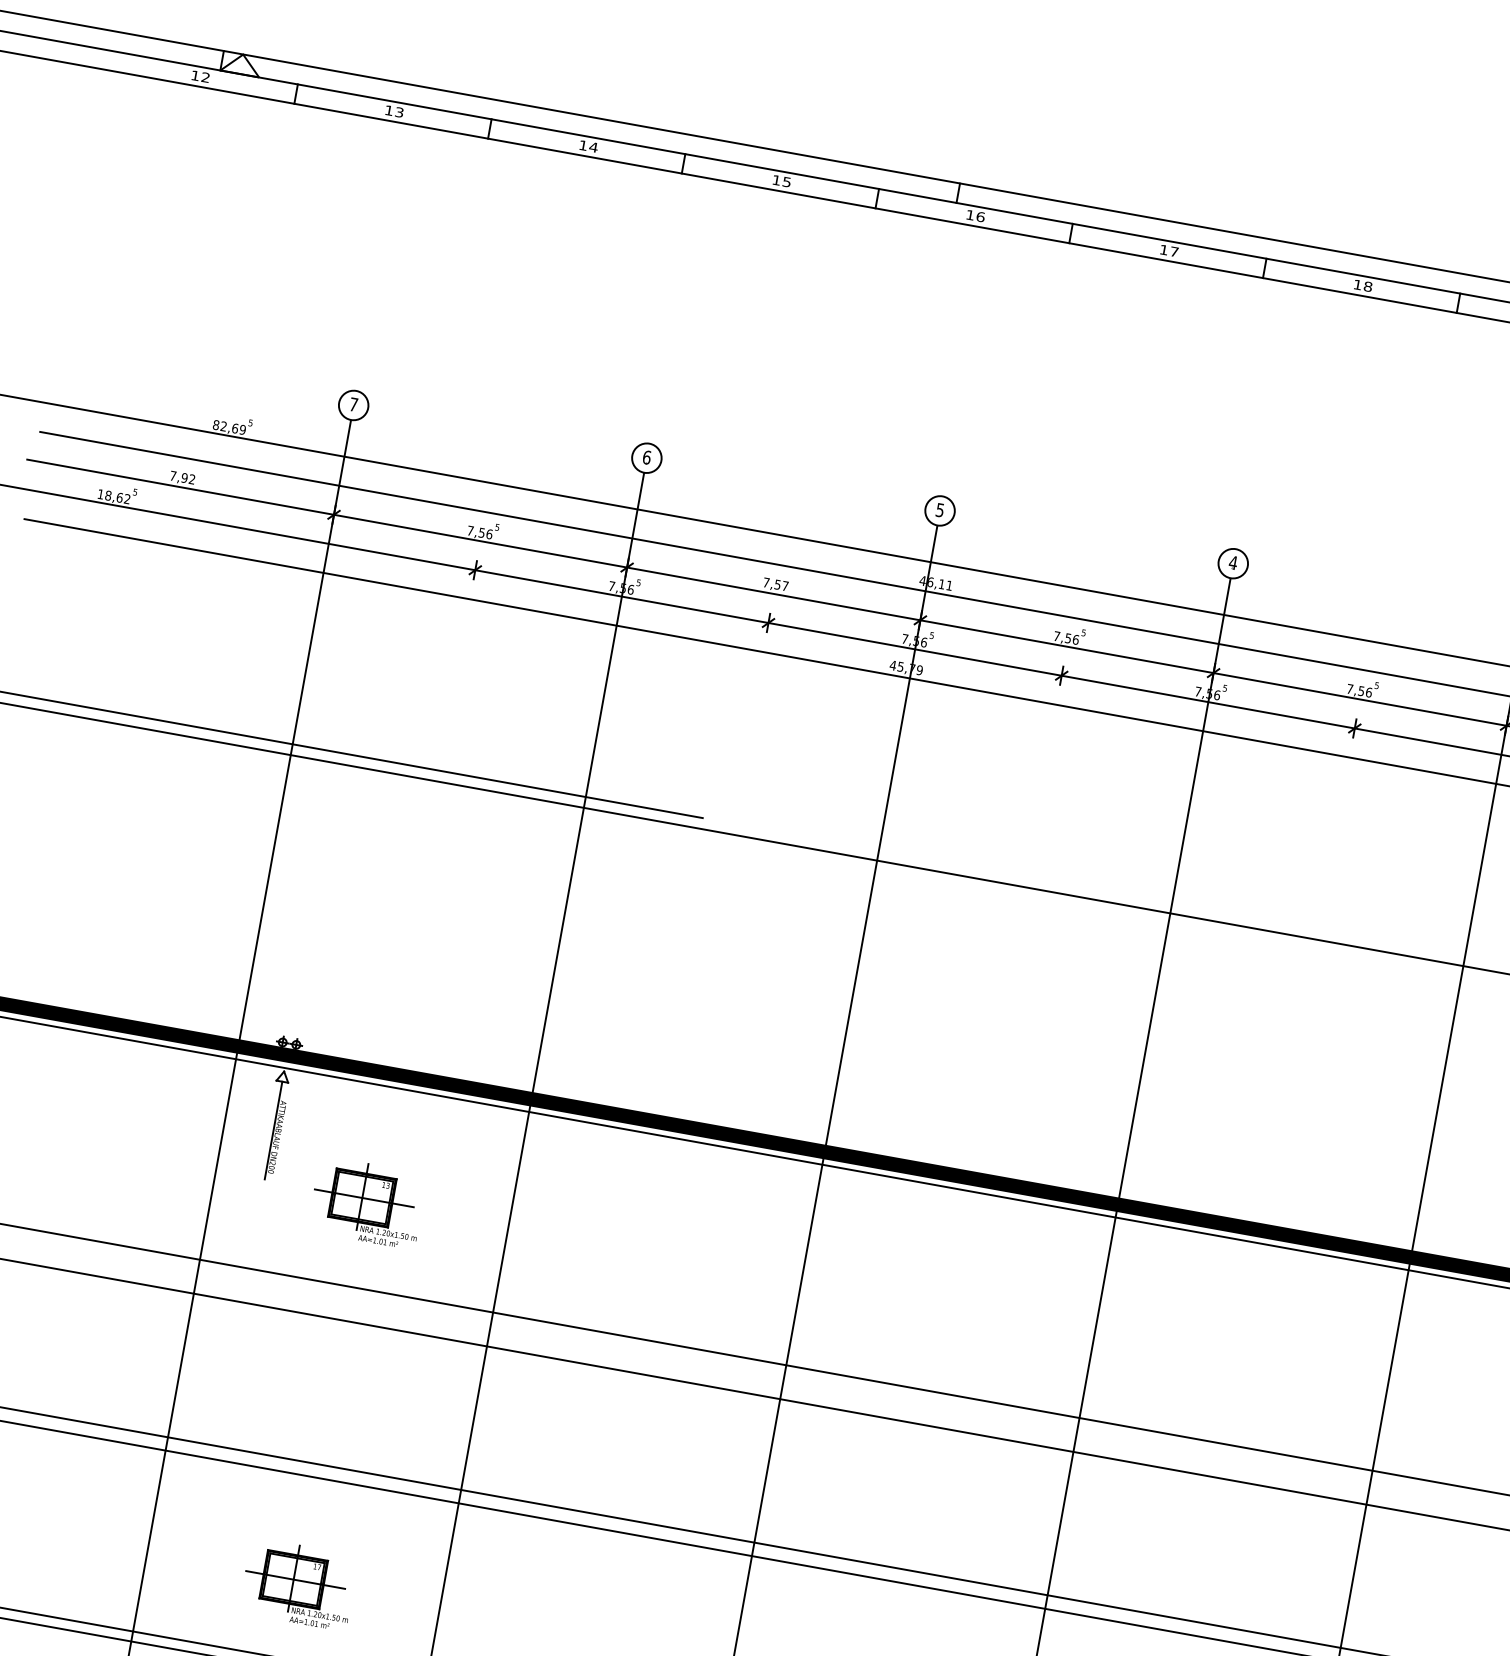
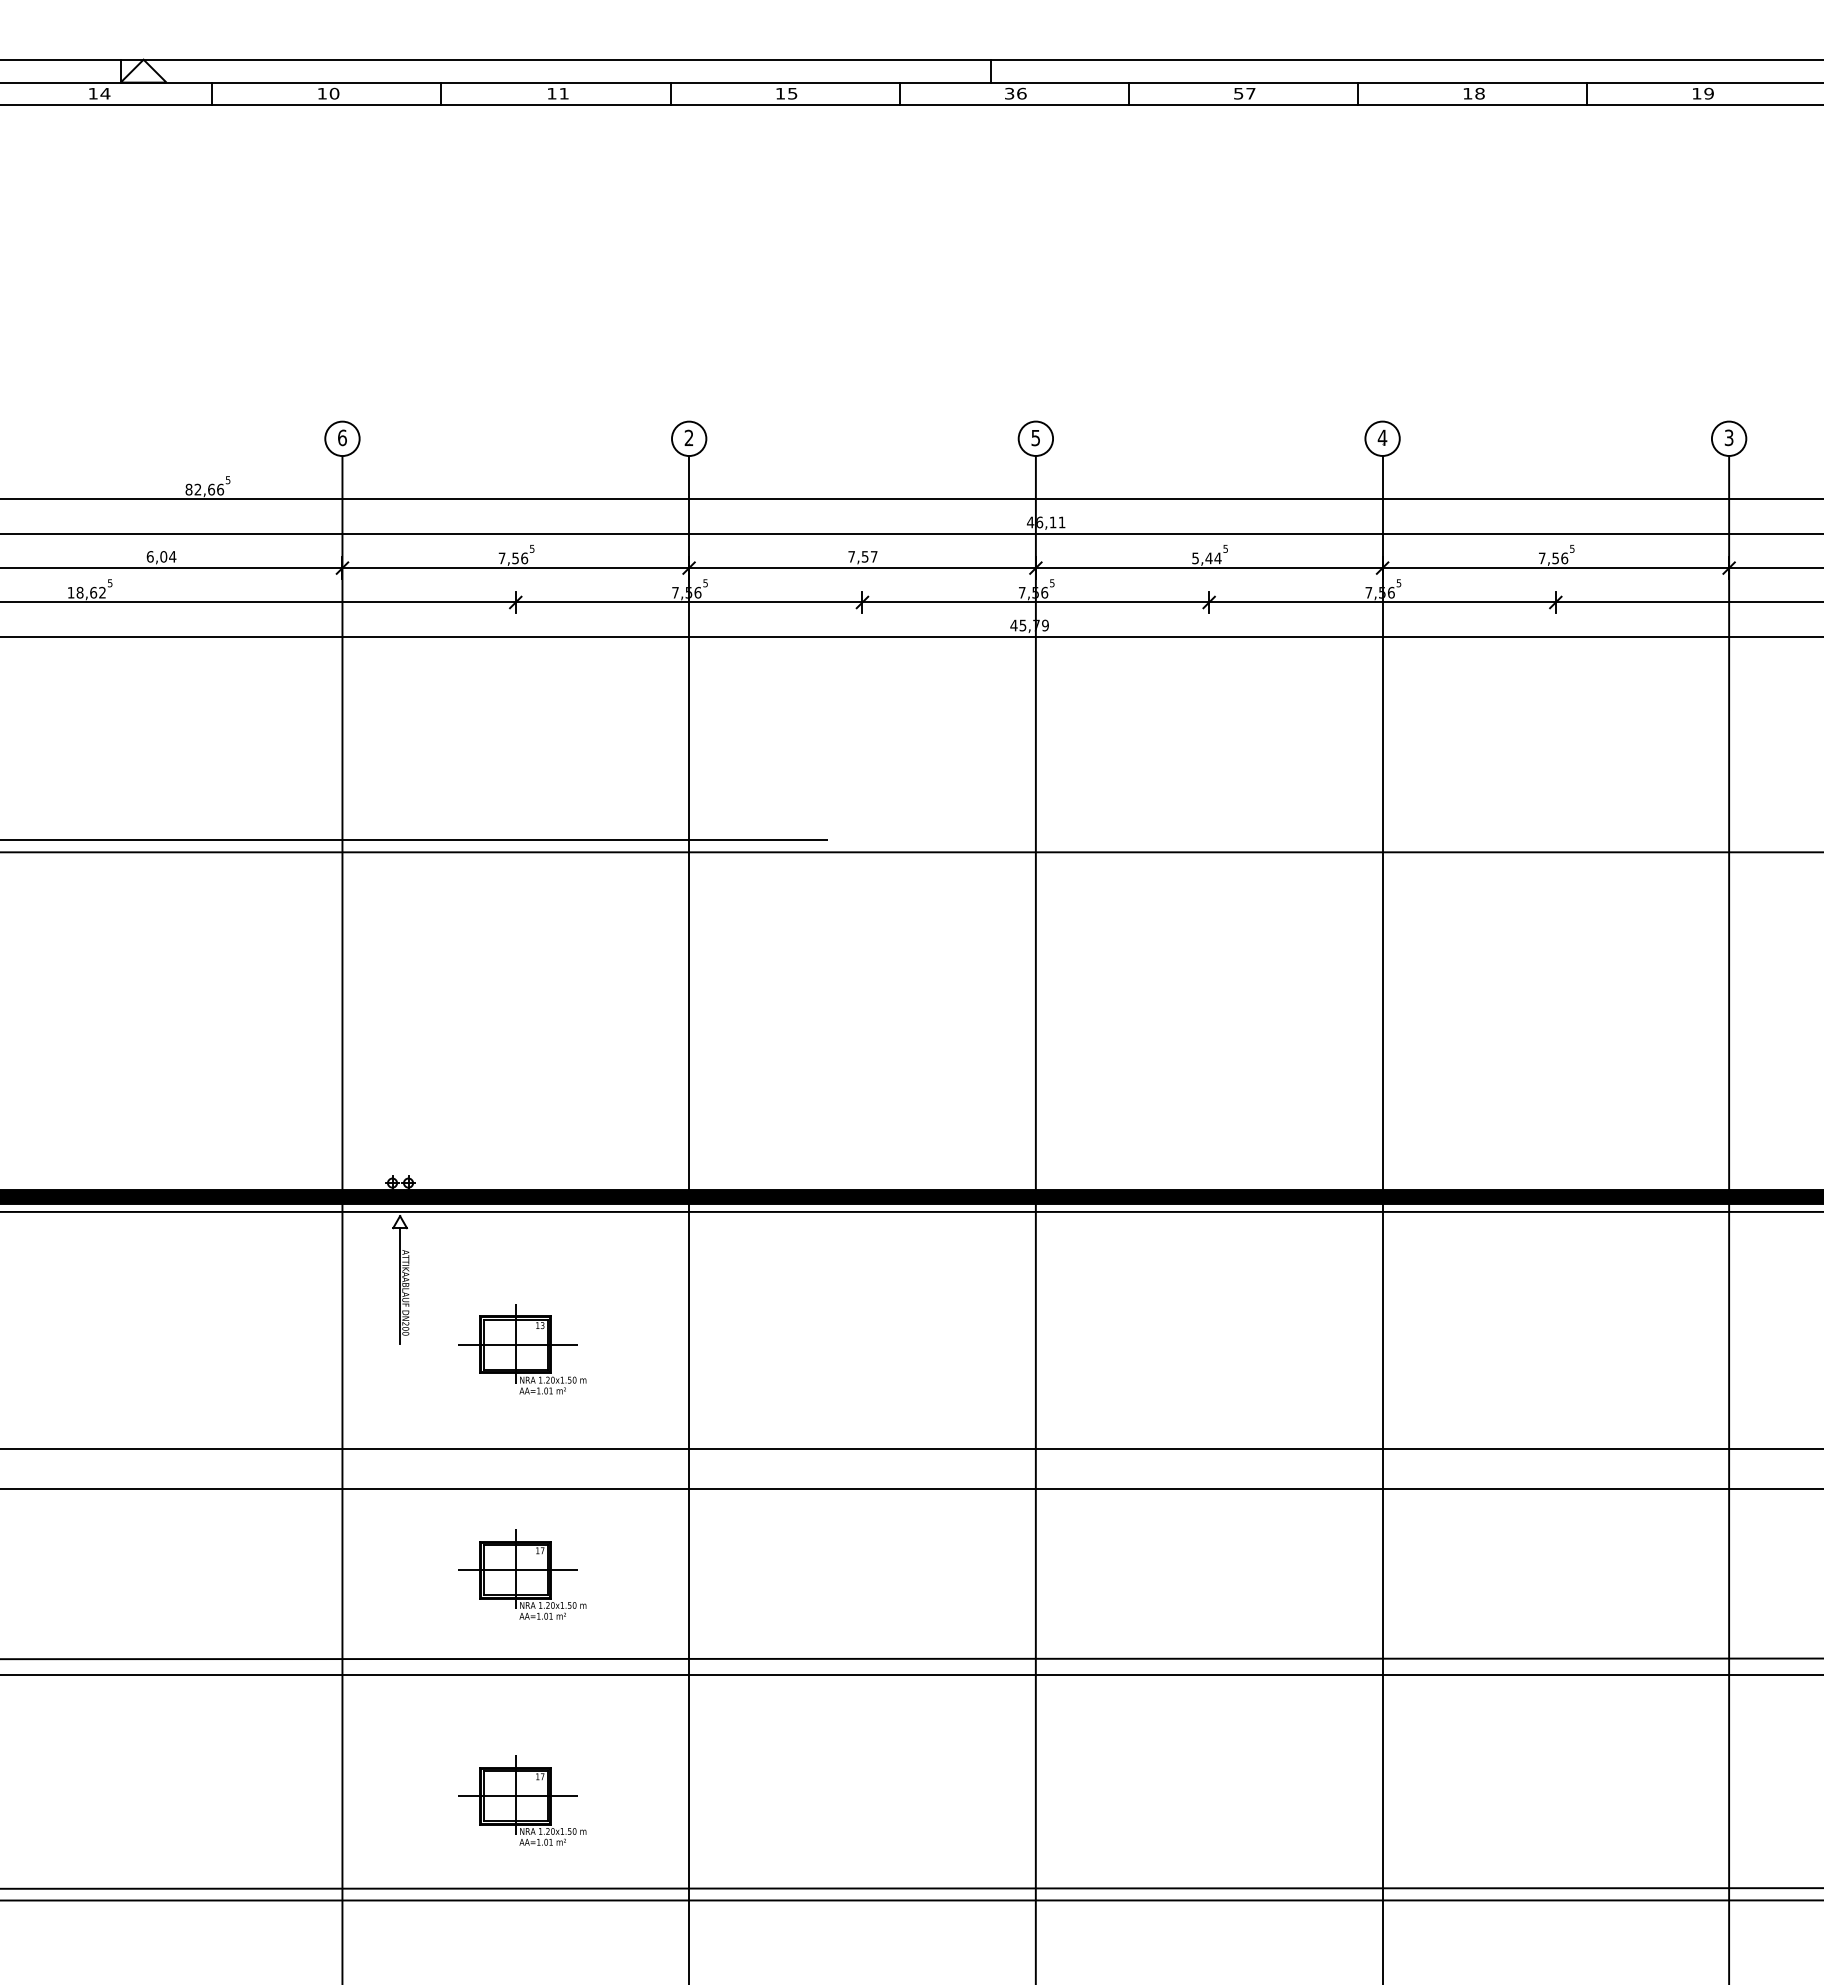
text: (205, 77) -> (105, 93), 12 -> 14
text: (399, 112) -> (334, 93), 13 -> 10
text: (593, 147) -> (564, 93), 14 -> 11
text: (970, 214) -> (1009, 93), 16 -> 36
text: (1163, 249) -> (1238, 93), 17 -> 57
text: (353, 404) -> (342, 437), 7 -> 6
text: (242, 429) -> (220, 489), 82,69 -> 82,66
text: (646, 457) -> (688, 437), 6 -> 2
text: (182, 477) -> (161, 556), 7,92 -> 6,04
text: (1066, 638) -> (1206, 558), 7,56 -> 5,44
part: (333, 1393) -> (522, 1574), added

